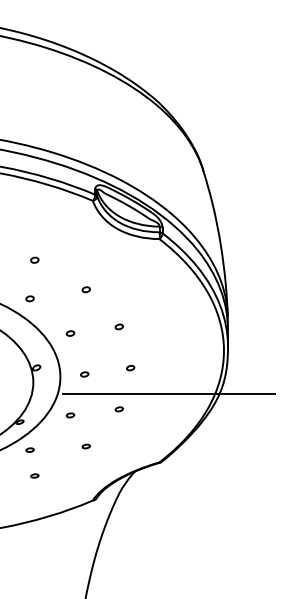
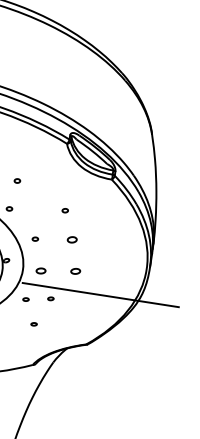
part: (85, 289) -> (64, 210), moved
part: (118, 326) -> (71, 239), size x1.6
part: (130, 368) -> (75, 271), size x1.6
part: (84, 374) -> (41, 270), size x1.6
part: (118, 409) -> (50, 298), moved

